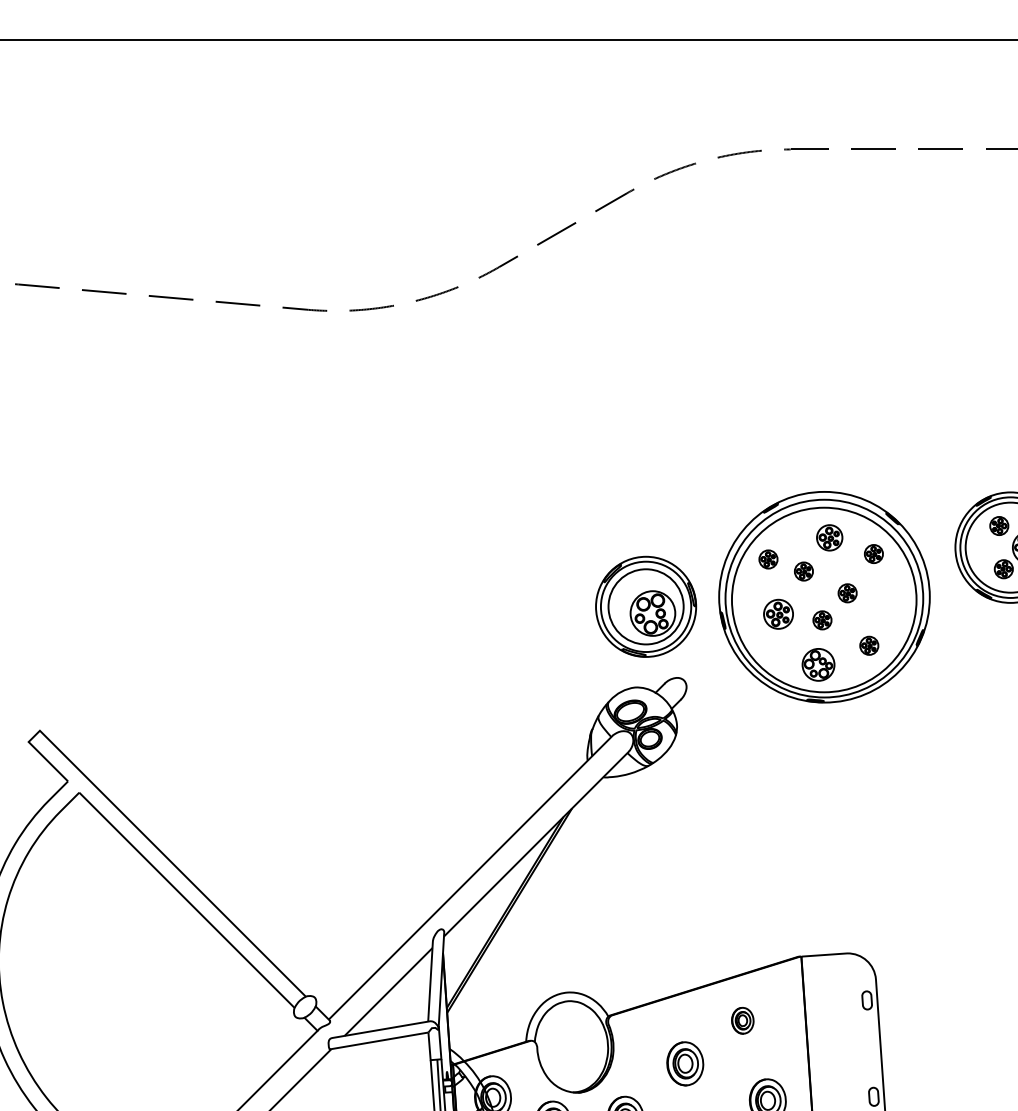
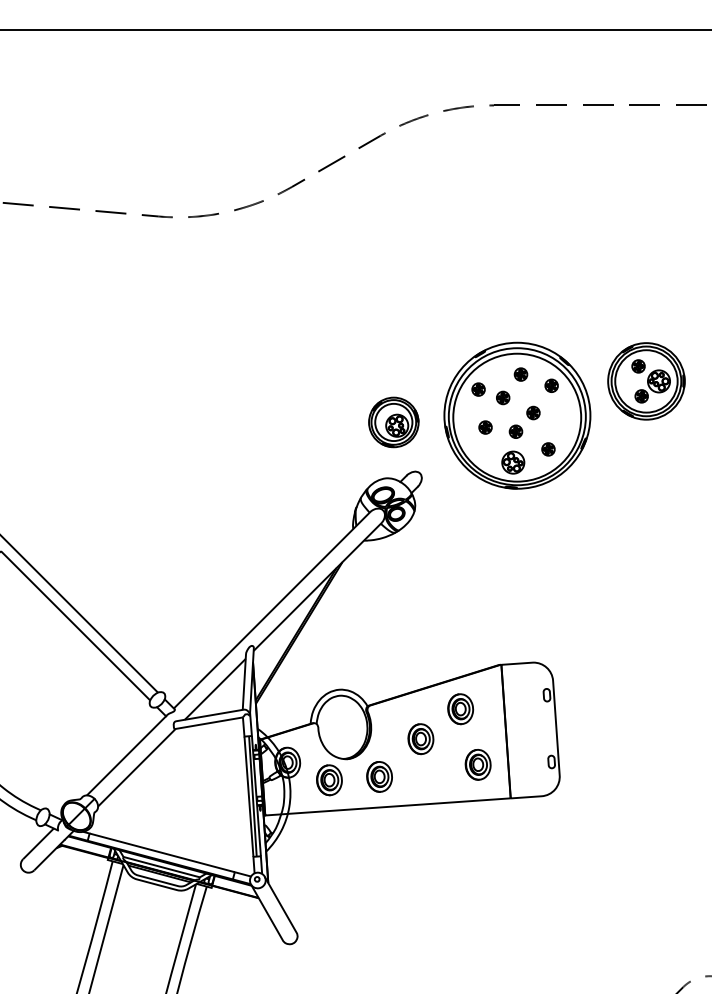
part: (828, 537) -> (520, 374), size x0.71
part: (645, 606) -> (393, 422), size x0.71
part: (778, 614) -> (485, 427), size x0.62
part: (742, 1021) -> (460, 709), size x1.67

